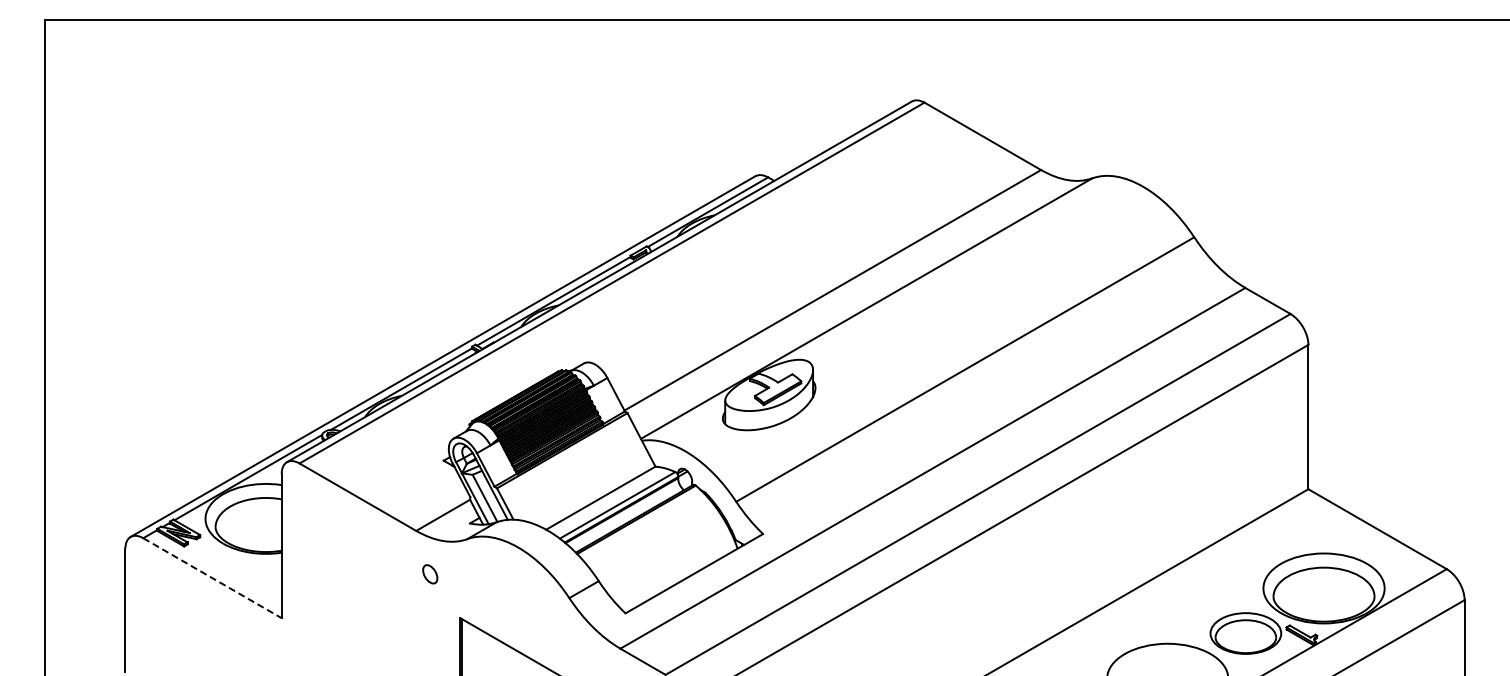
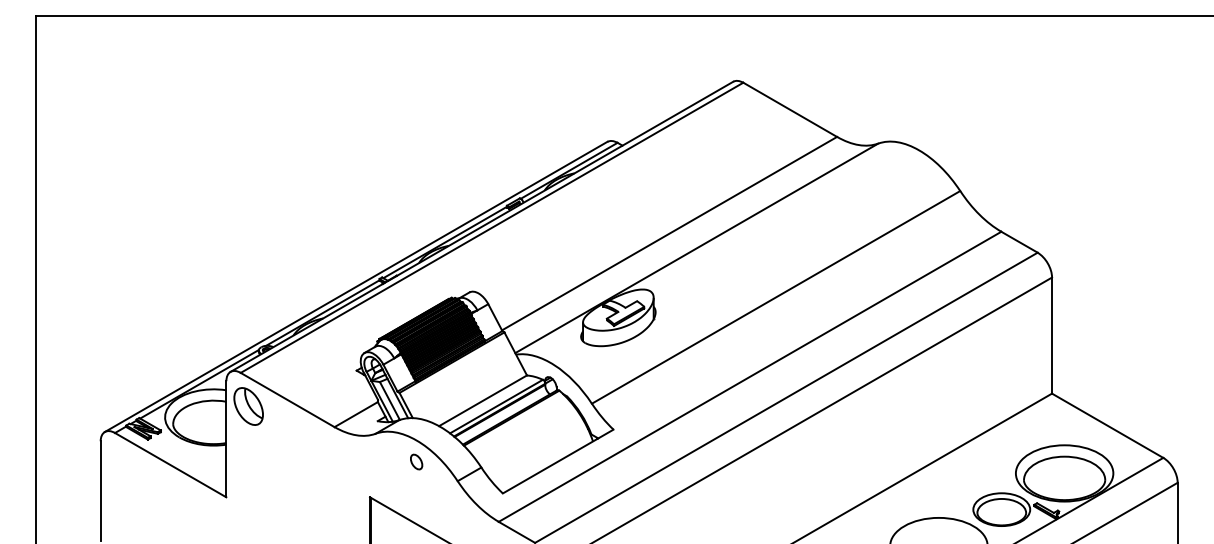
part: (309, 505) -> (248, 406), added
part: (430, 574) -> (416, 462), moved
line: (212, 578) -> (170, 465), dashed -> solid

